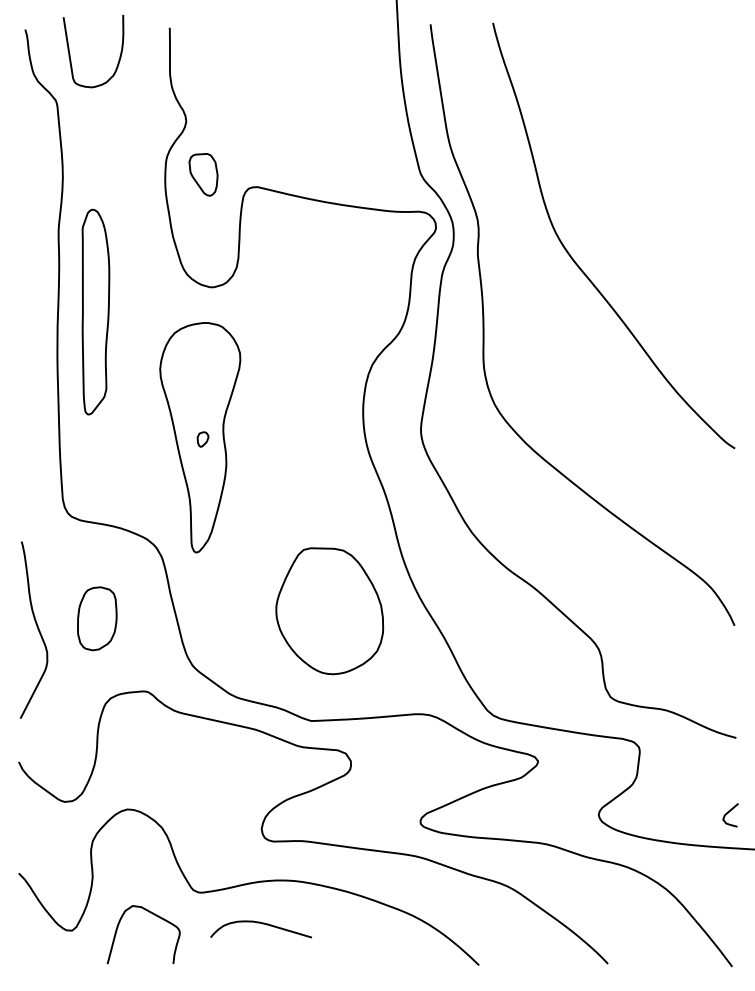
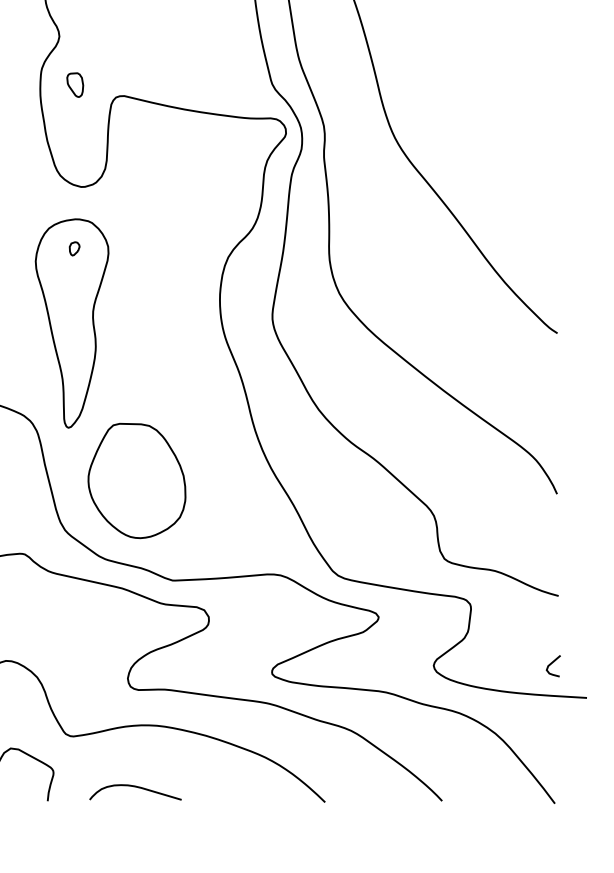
part: (203, 175) -> (75, 85), size x0.62
part: (202, 439) -> (74, 248), moved
part: (329, 611) -> (136, 481), moved
curve: (262, 924) -> (136, 787), moved

